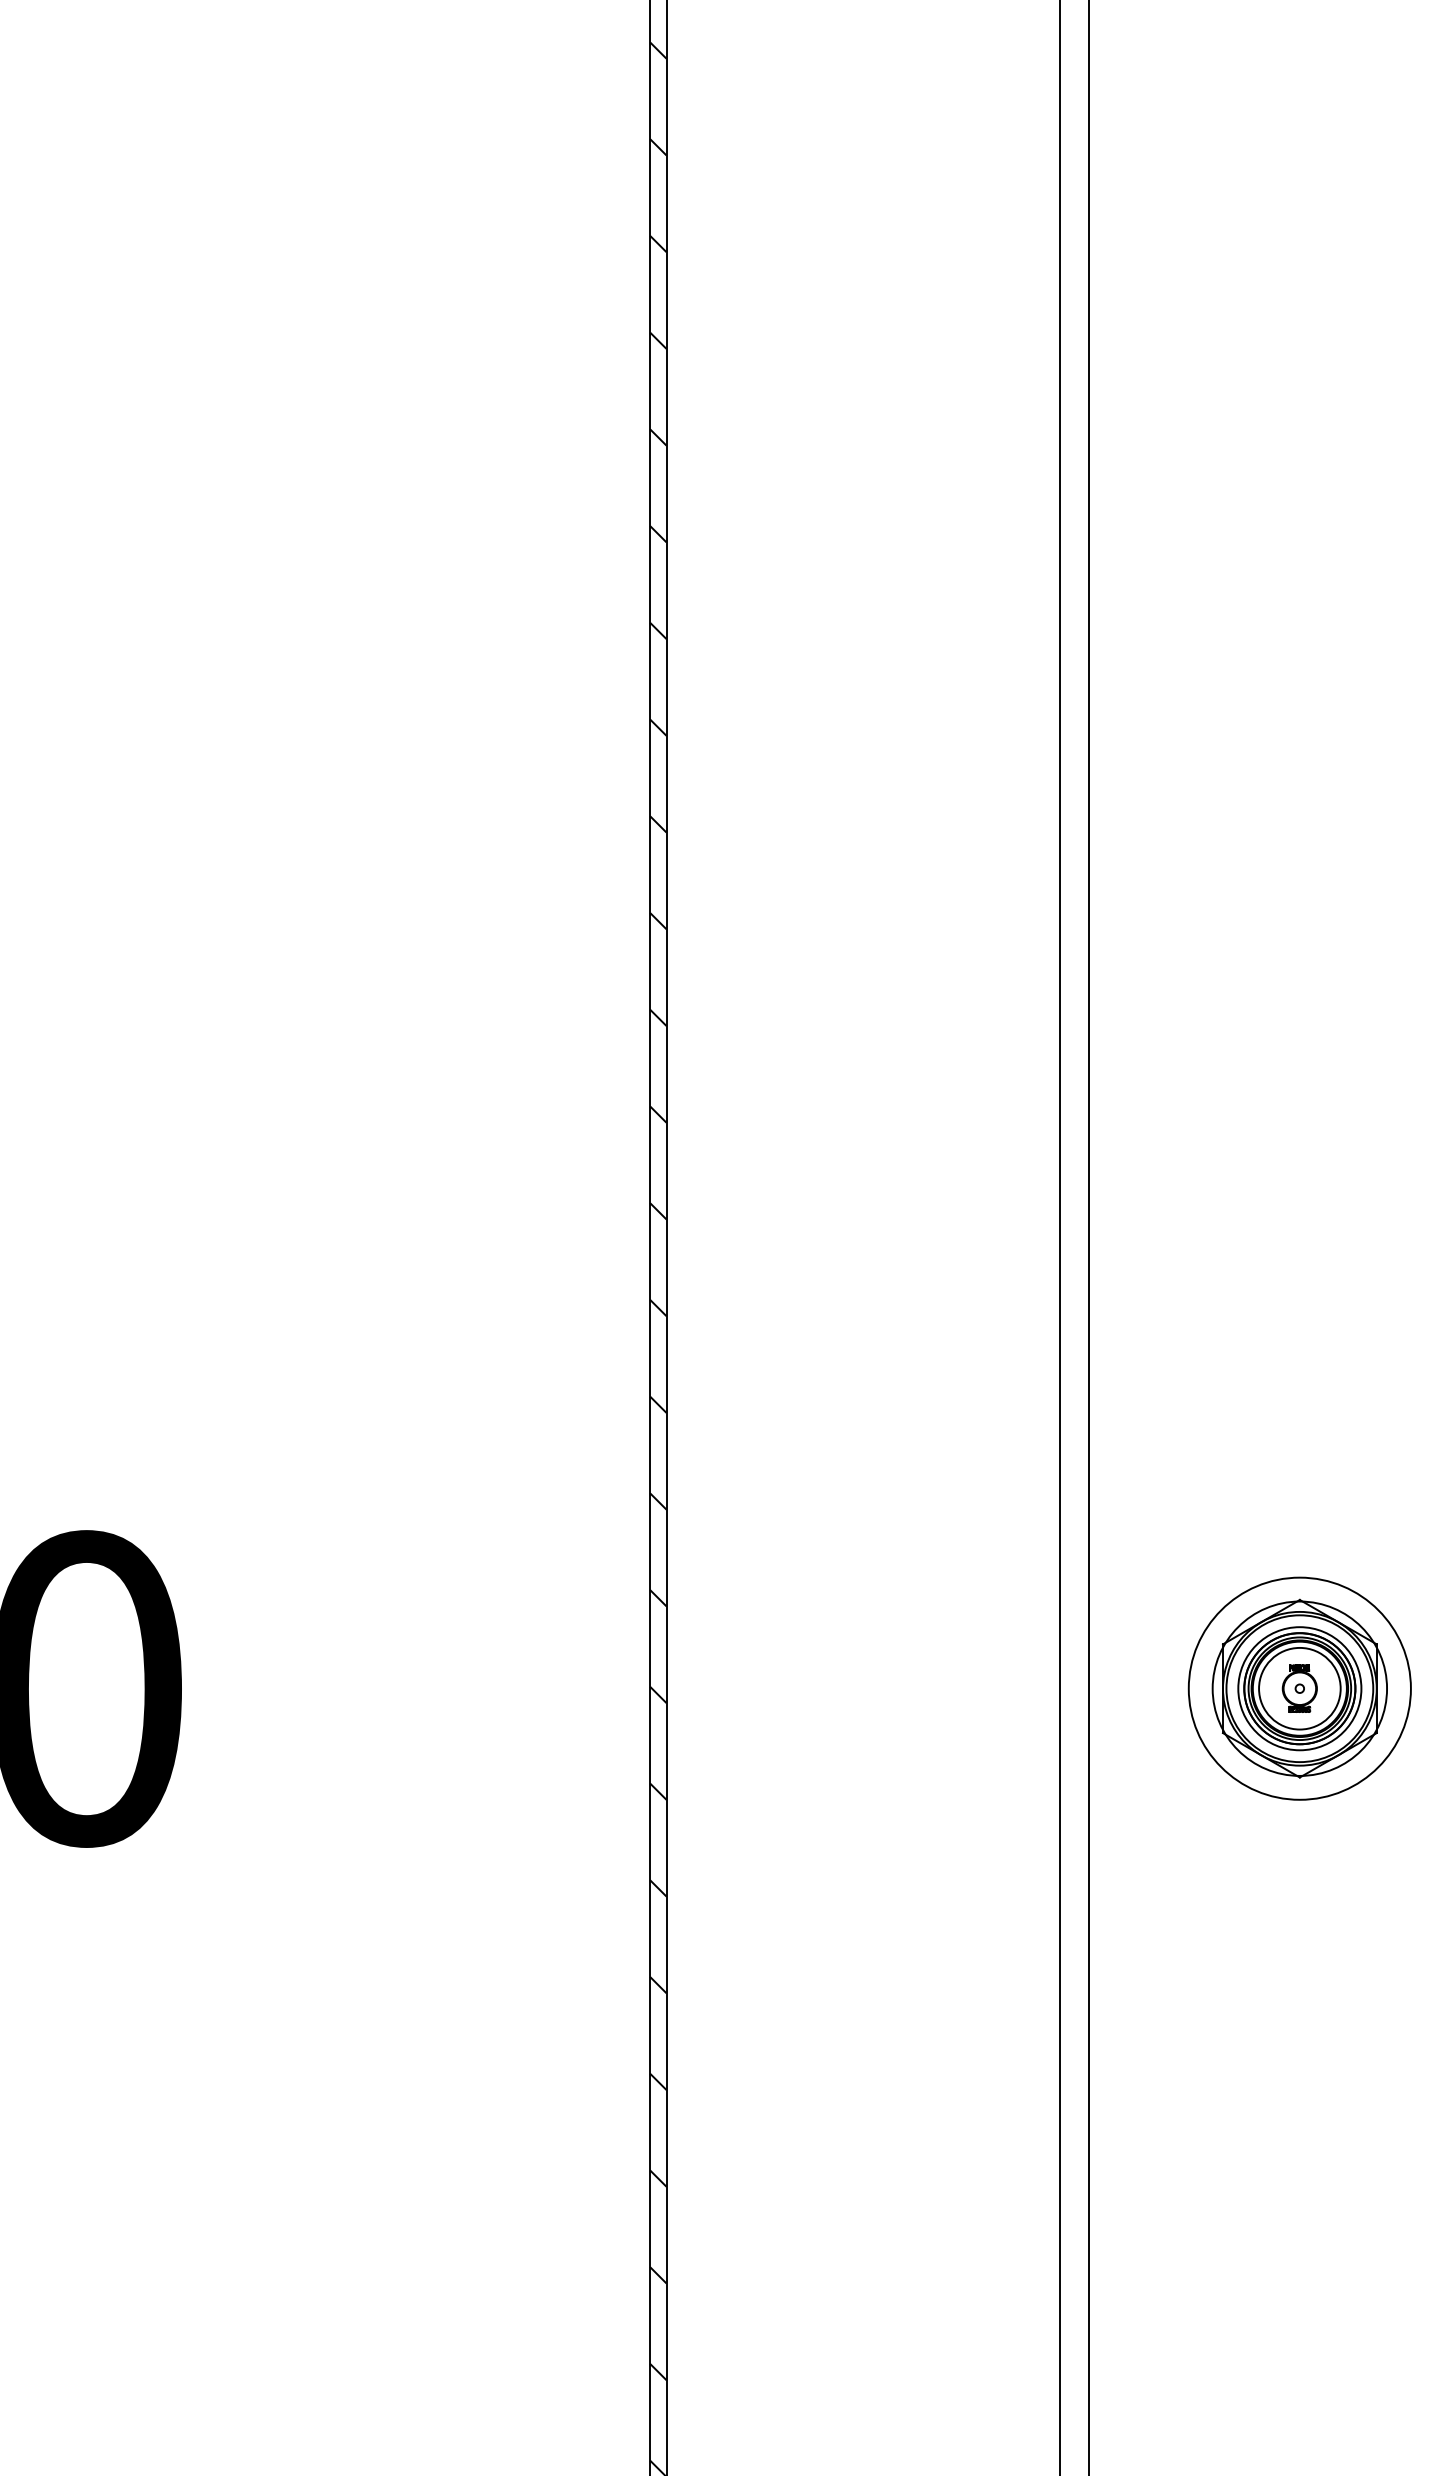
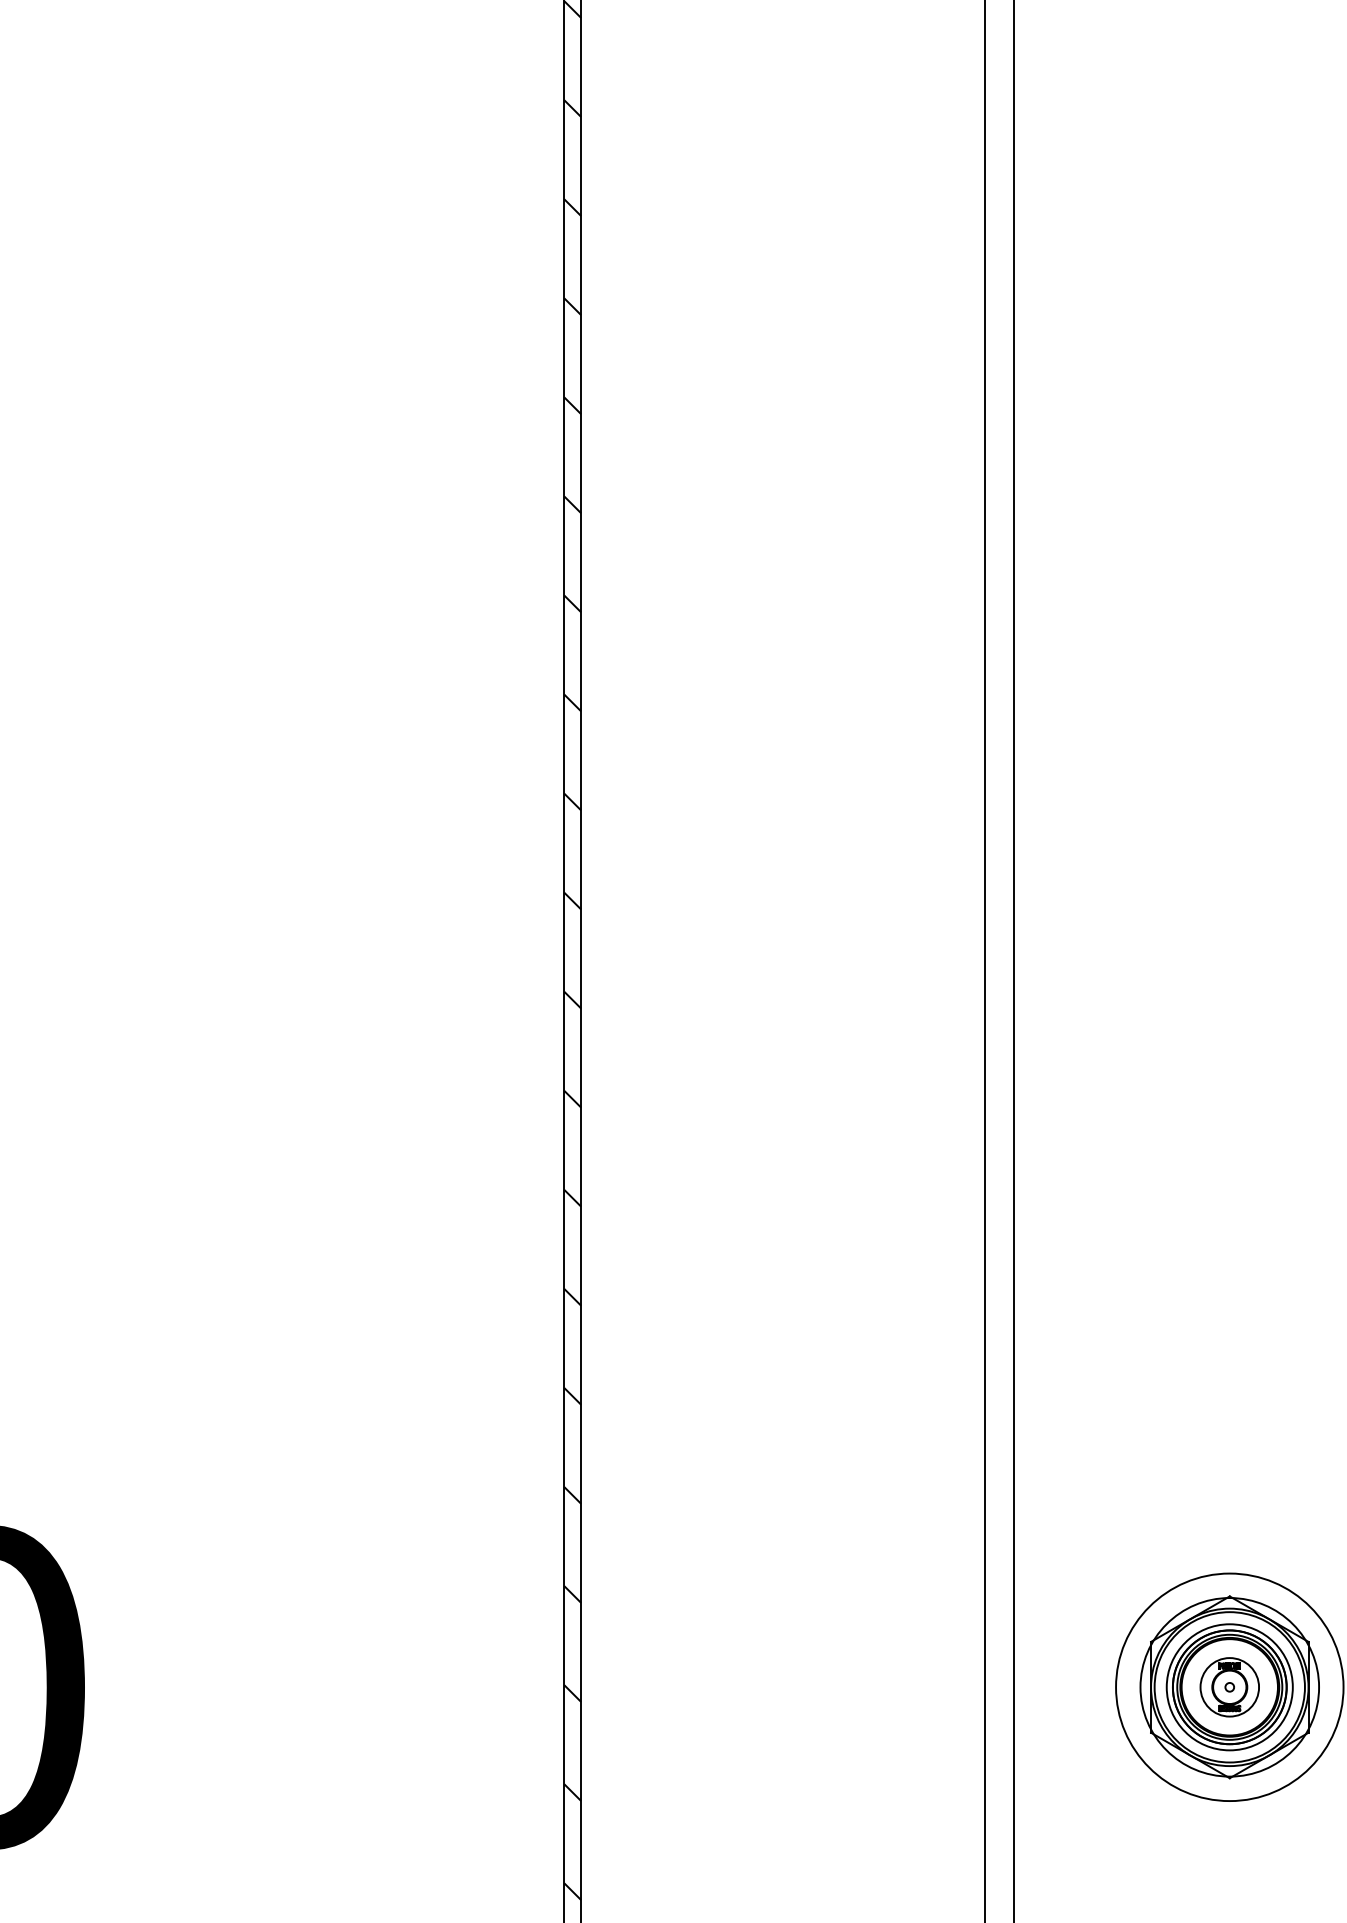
circle: (1299, 1688) -> (1229, 1687), size x0.7

